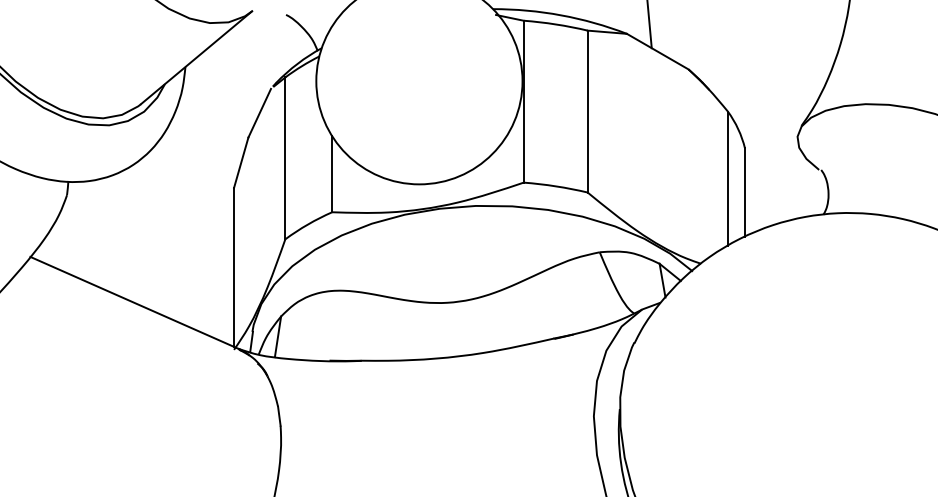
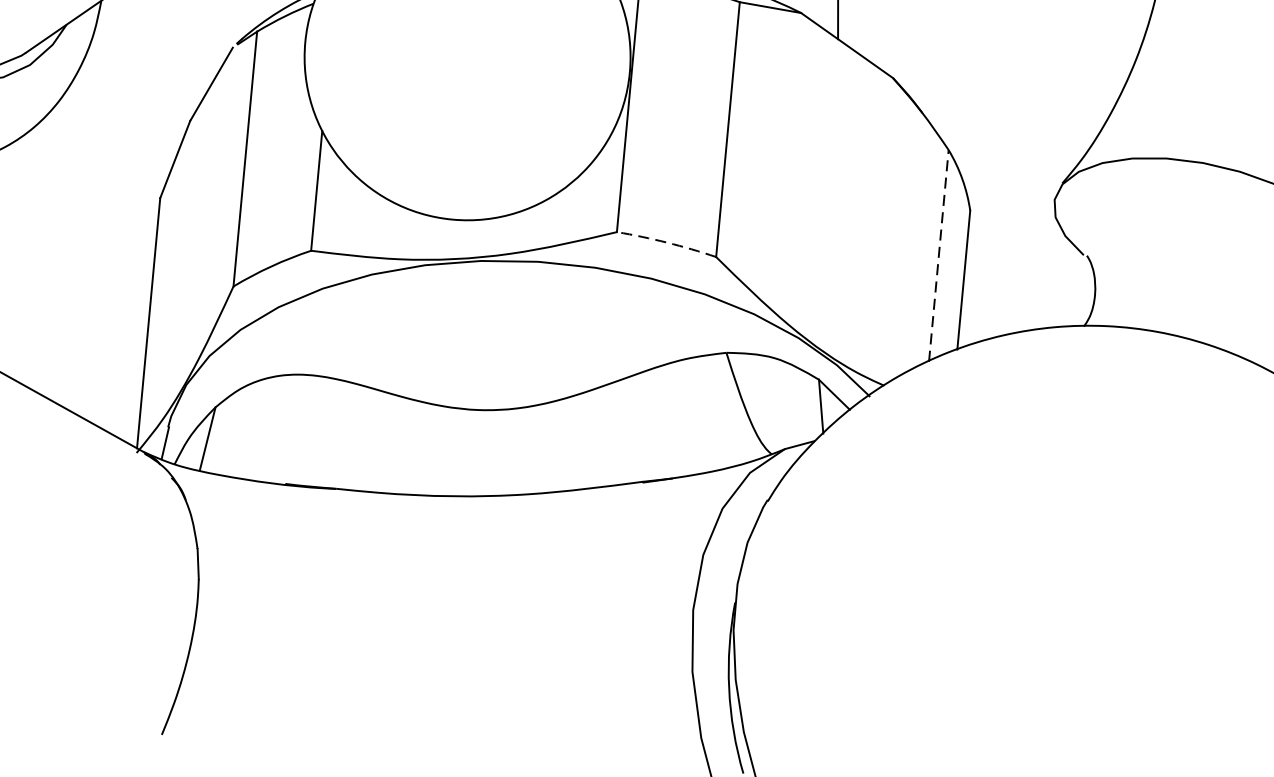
line: (727, 178) -> (938, 255), solid -> dashed
arc: (555, 186) -> (666, 242), solid -> dashed

